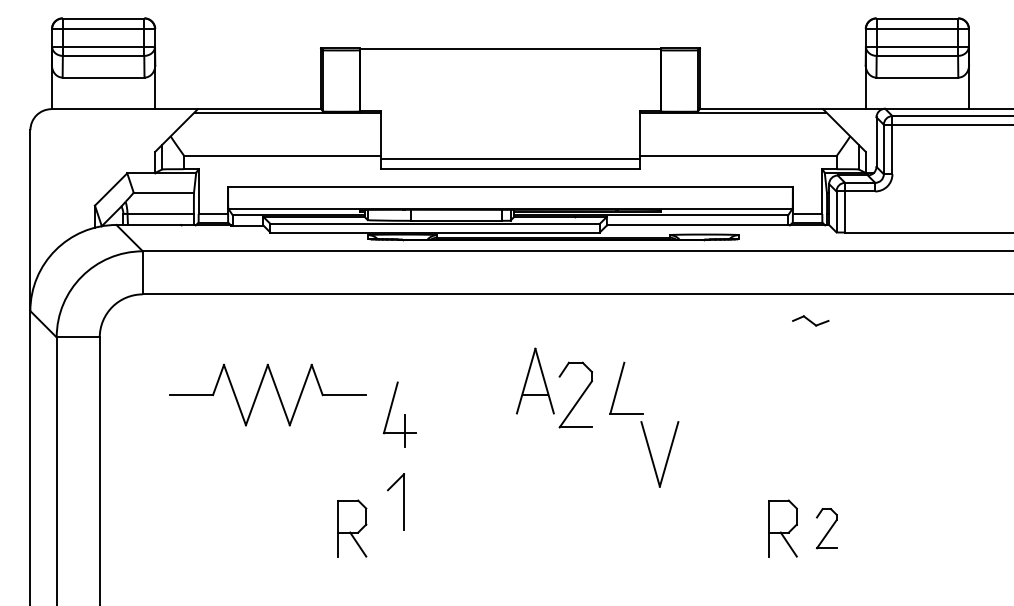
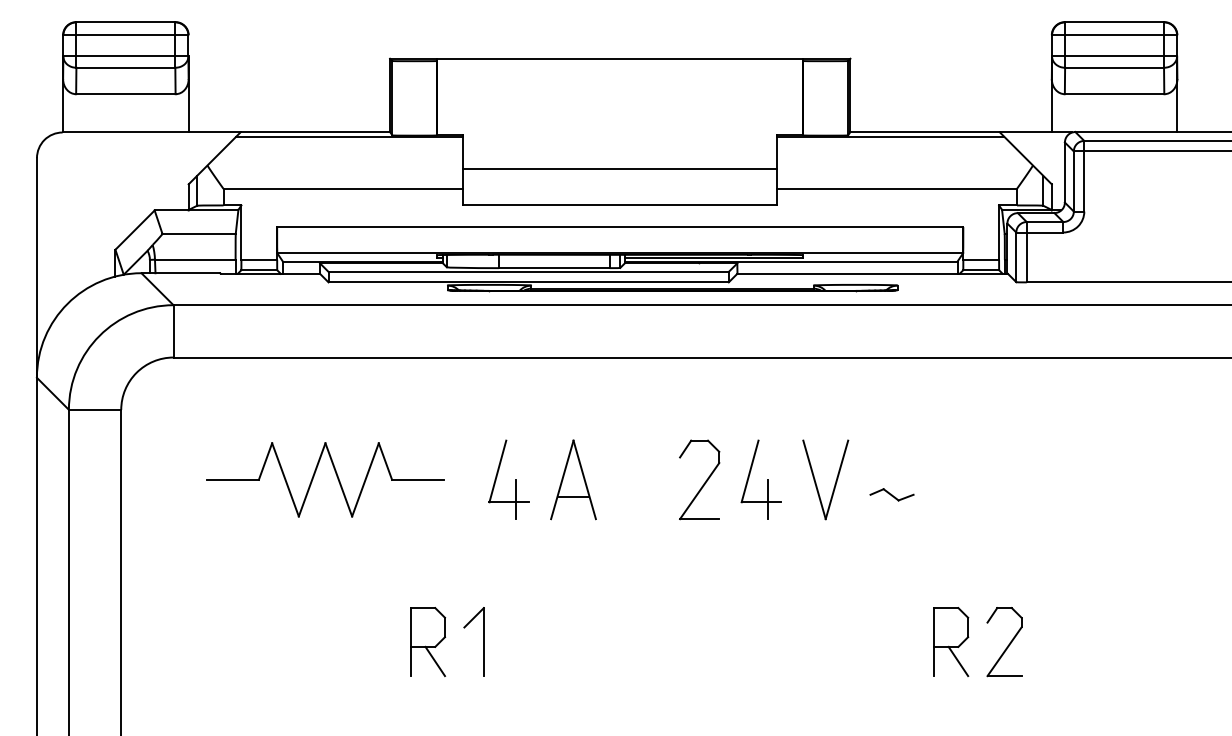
line: (510, 158) -> (620, 168), moved
part: (810, 320) -> (891, 494), moved
part: (535, 380) -> (573, 479), moved
line: (631, 411) -> (767, 499), added
part: (405, 414) -> (515, 479), moved
part: (652, 456) -> (816, 482), moved
part: (403, 501) -> (483, 641), moved
part: (826, 528) -> (1004, 642), size x1.43

